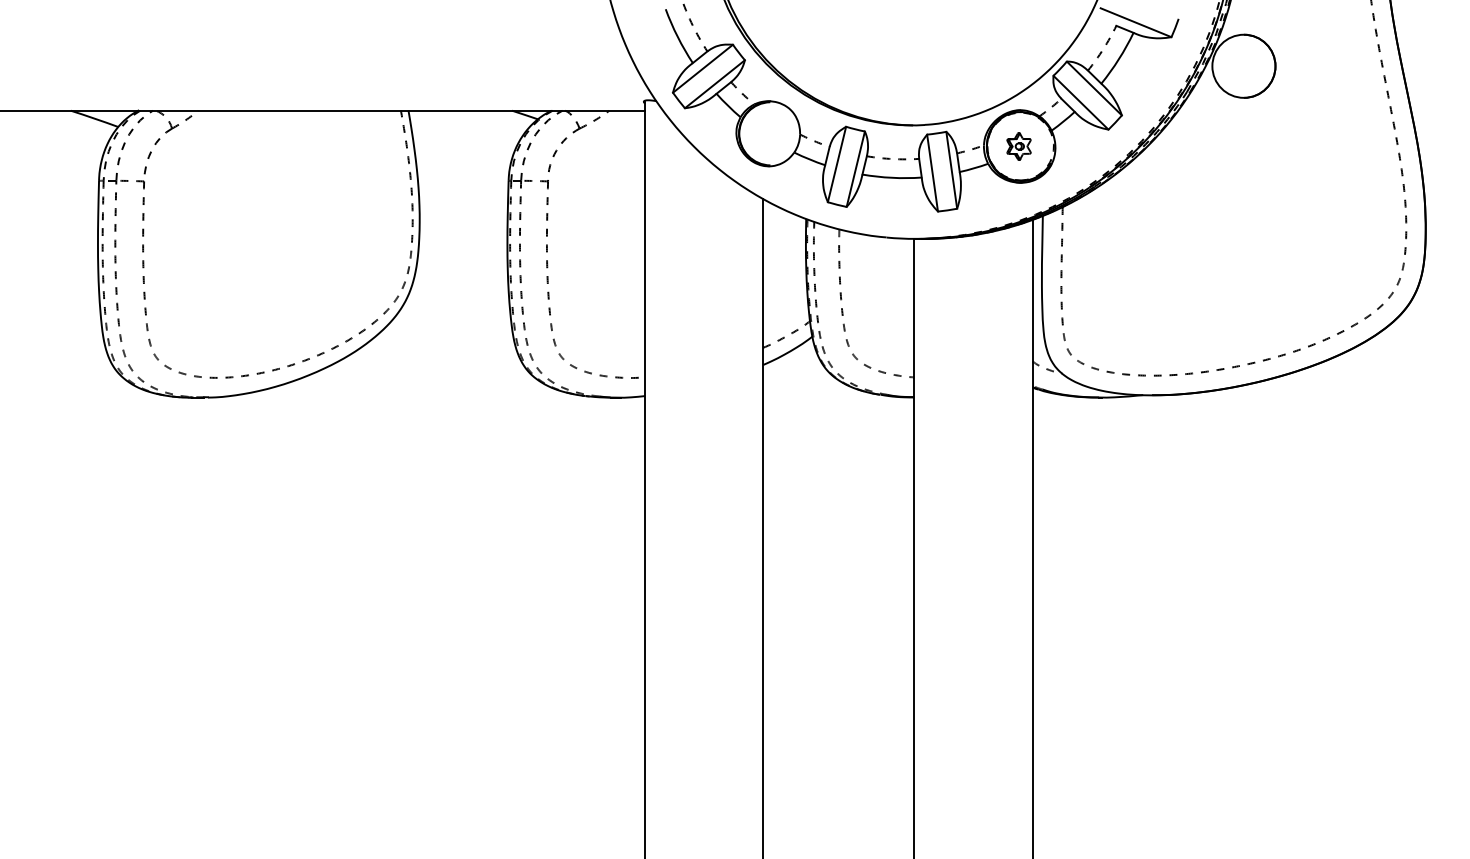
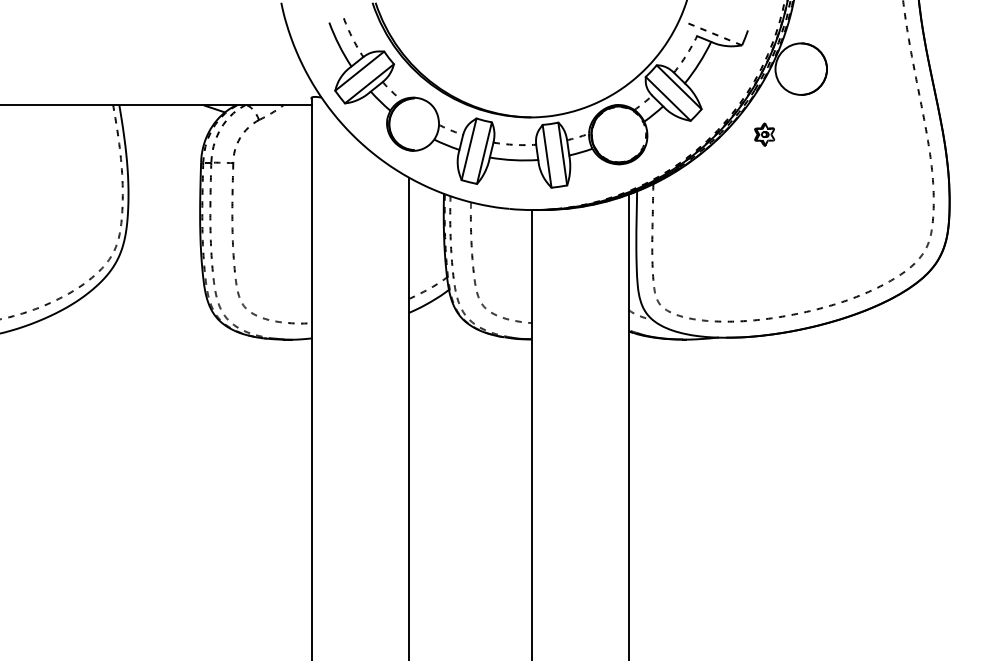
line: (1135, 22) -> (712, 33), solid -> dashed
part: (1018, 146) -> (764, 134), moved

